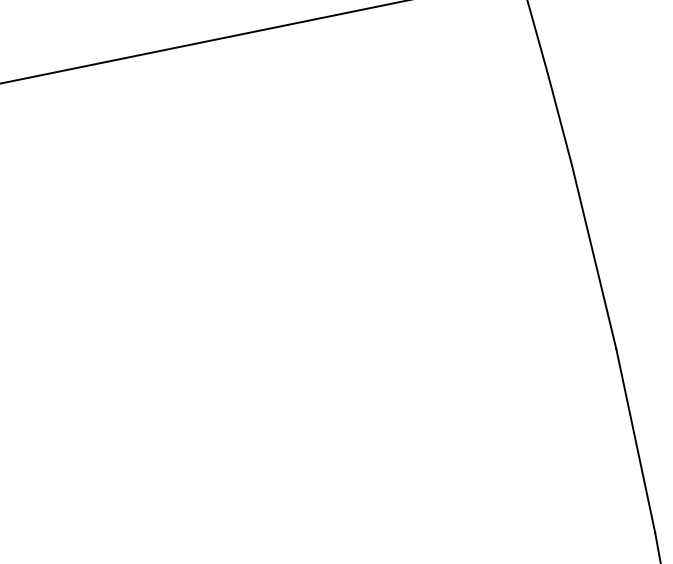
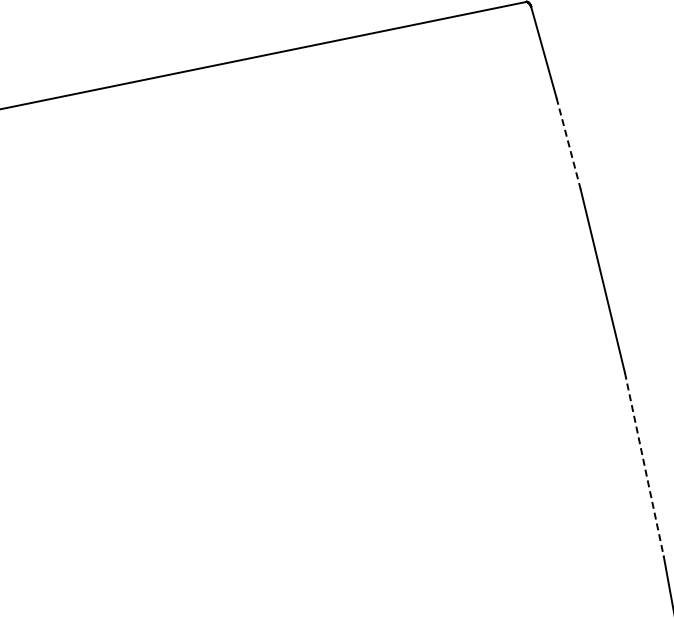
line: (559, 120) -> (568, 144), solid -> dashed
line: (635, 440) -> (644, 464), solid -> dashed

